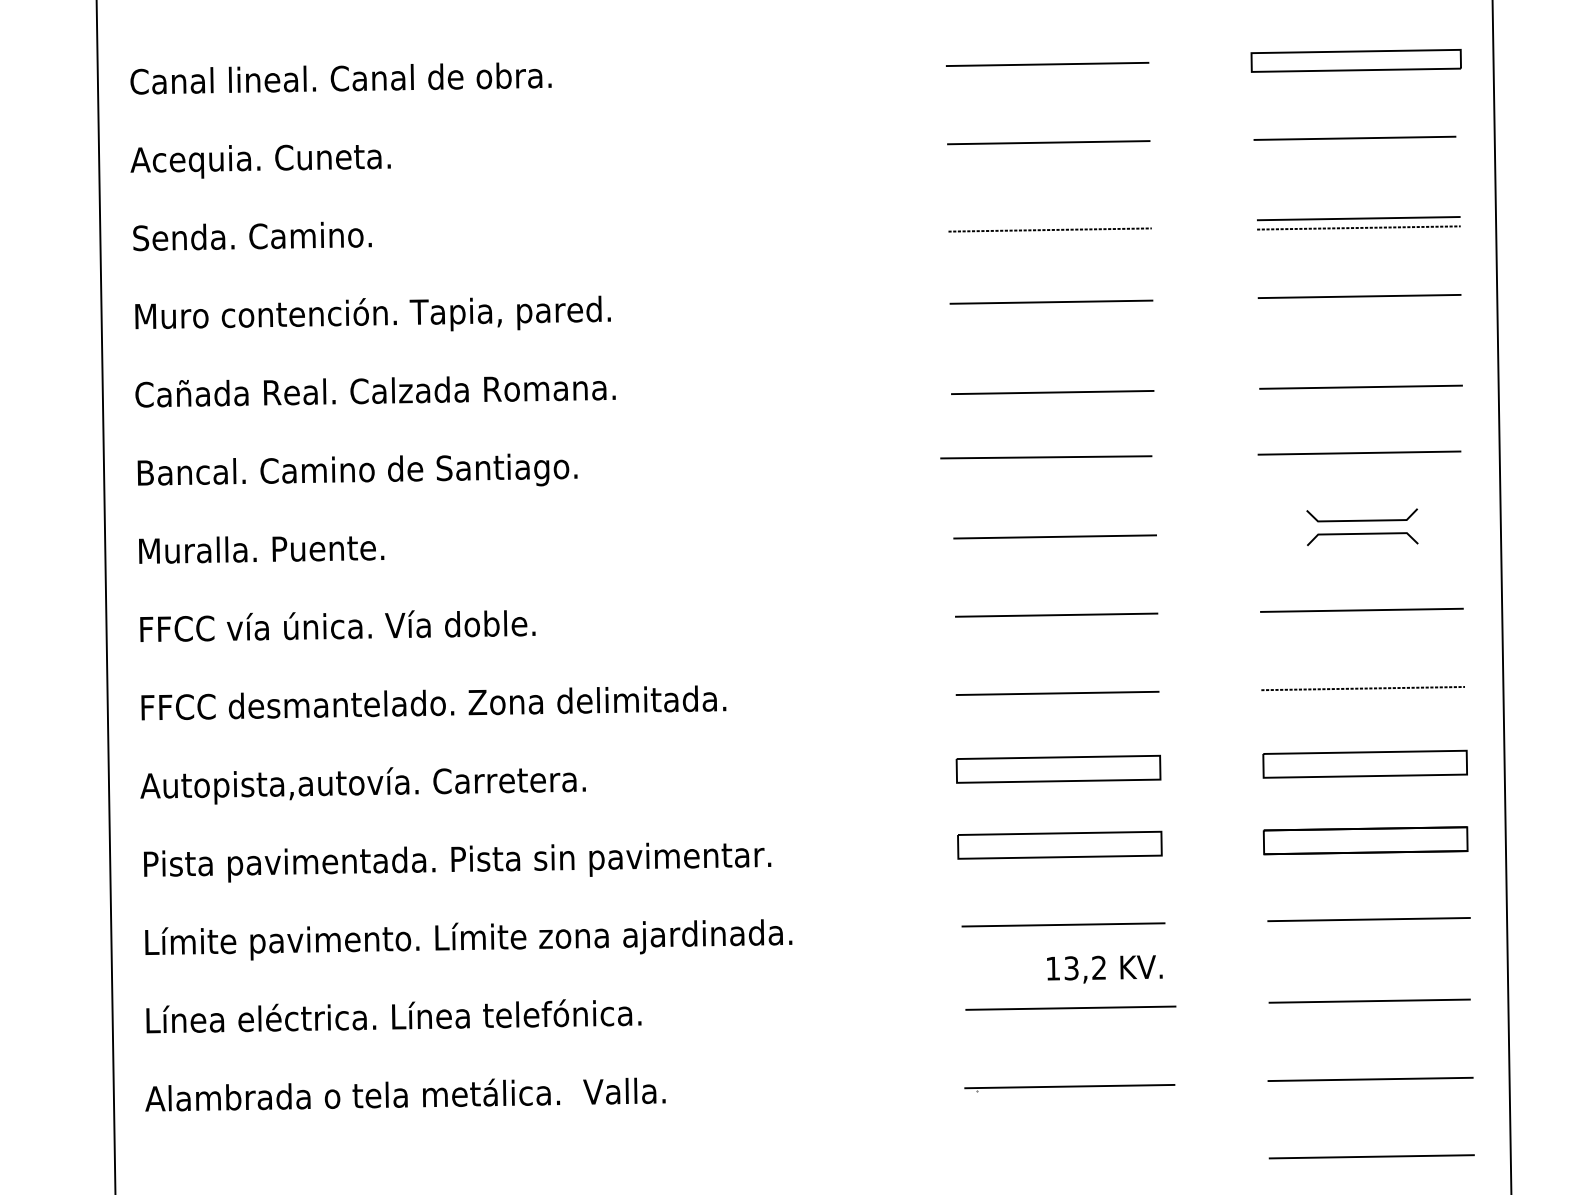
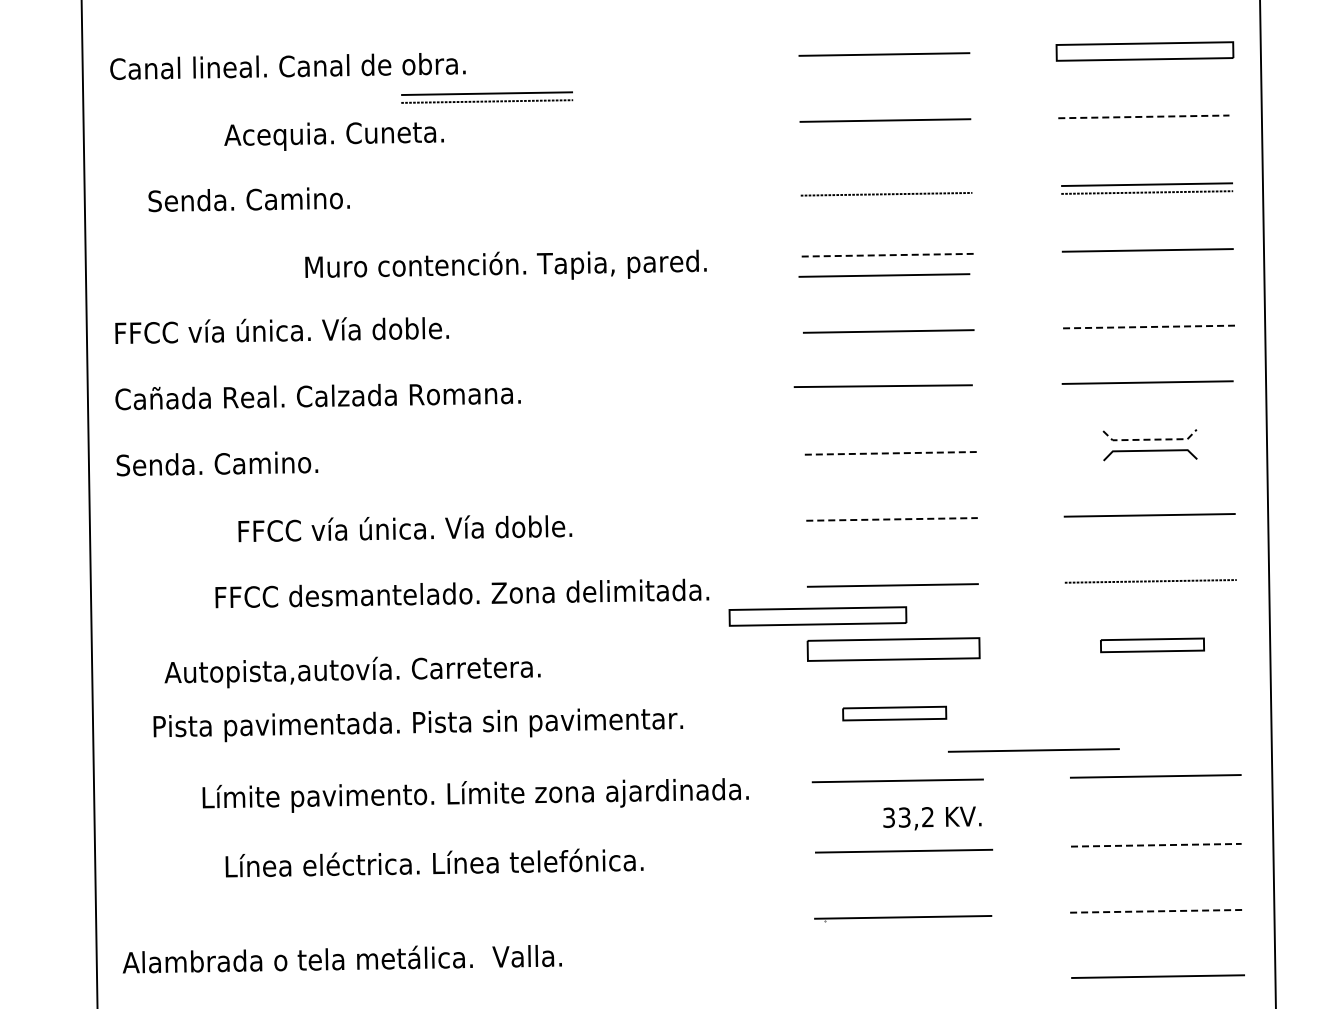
part: (577, 115) -> (487, 97), added
line: (1354, 137) -> (1143, 116), solid -> dashed
text: (259, 161) -> (333, 136), moved
text: (251, 236) -> (248, 199), moved
line: (1051, 302) -> (887, 255), solid -> dashed
text: (372, 313) -> (505, 264), moved
line: (1047, 326) -> (884, 275), added
line: (1361, 387) -> (1149, 327), solid -> dashed
text: (374, 391) -> (316, 330), Cañada Real. Calzada Romana. -> FFCC vía única. Vía doble.
text: (376, 469) -> (317, 396), Bancal. Camino de Santiago. -> Cañada Real. Calzada Romana.
line: (1362, 520) -> (1150, 439), solid -> dashed
line: (1054, 537) -> (890, 453), solid -> dashed
text: (261, 548) -> (220, 463), Muralla. Puente. -> Senda. Camino.
line: (1057, 615) -> (892, 519), solid -> dashed
text: (338, 625) -> (405, 528), moved
text: (434, 702) -> (462, 593), moved
part: (968, 730) -> (817, 616), added
part: (1365, 764) -> (1152, 645), size x0.6
text: (363, 785) -> (352, 672), moved
part: (1365, 840) -> (1152, 709), removed
part: (1059, 845) -> (894, 713), size x0.6
text: (457, 862) -> (418, 725), moved
line: (1224, 888) -> (1033, 750), added
text: (468, 939) -> (475, 795), moved
text: (1052, 968) -> (888, 817), 13,2 -> 33,2
line: (1369, 1001) -> (1156, 845), solid -> dashed
text: (393, 1015) -> (434, 862), moved
line: (1371, 1079) -> (1157, 911), solid -> dashed
text: (404, 1095) -> (341, 959), moved

